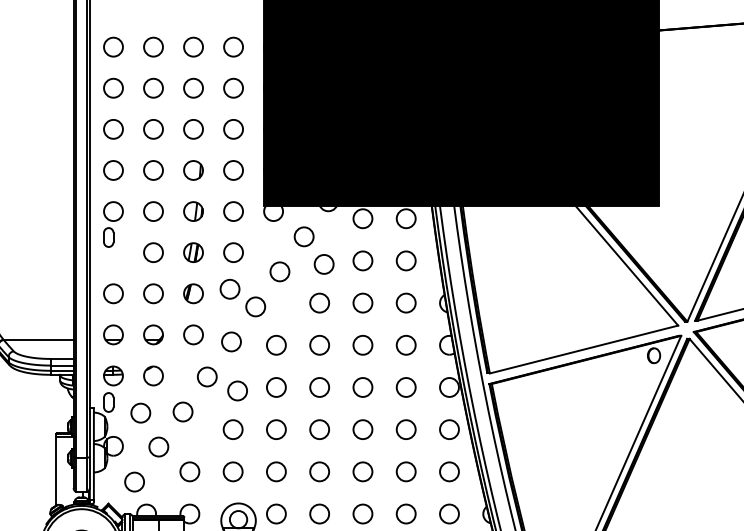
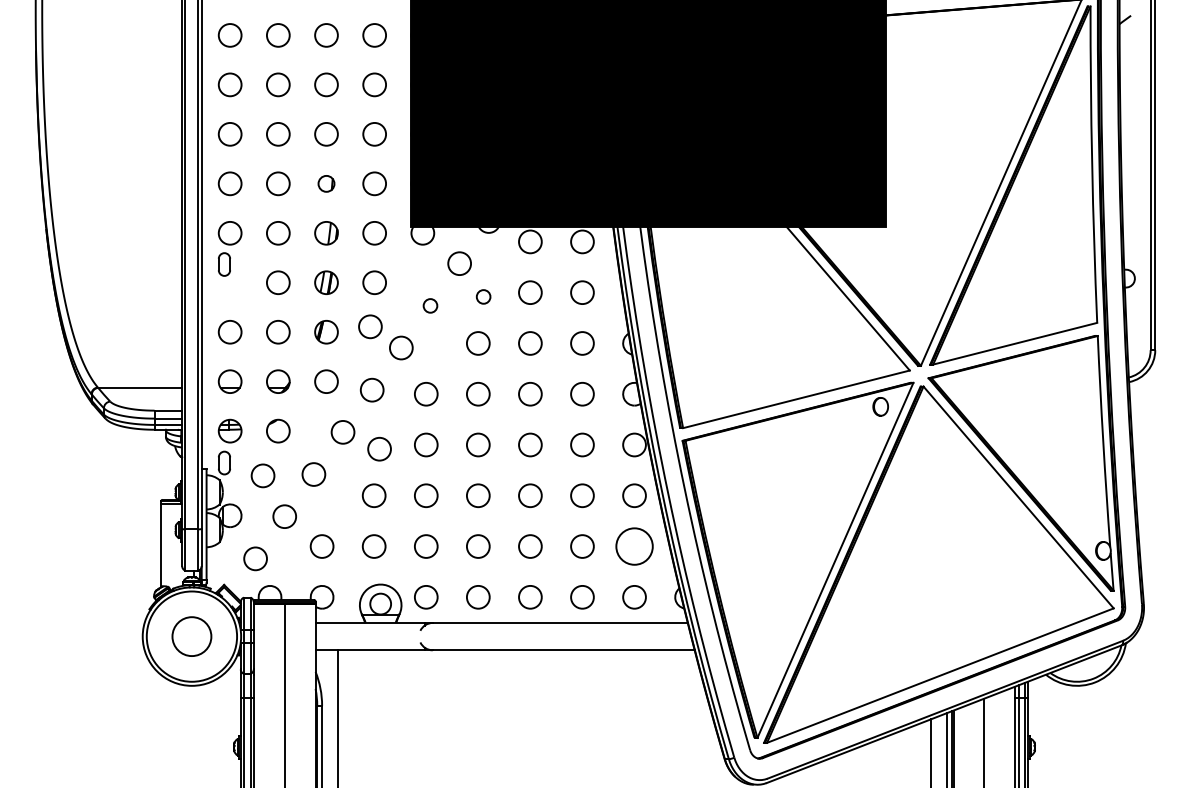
part: (193, 170) -> (326, 183), size x0.7
circle: (323, 264) -> (483, 296), size x0.6
circle: (279, 271) -> (430, 305), size x0.6
circle: (449, 471) -> (634, 546), size x1.6

